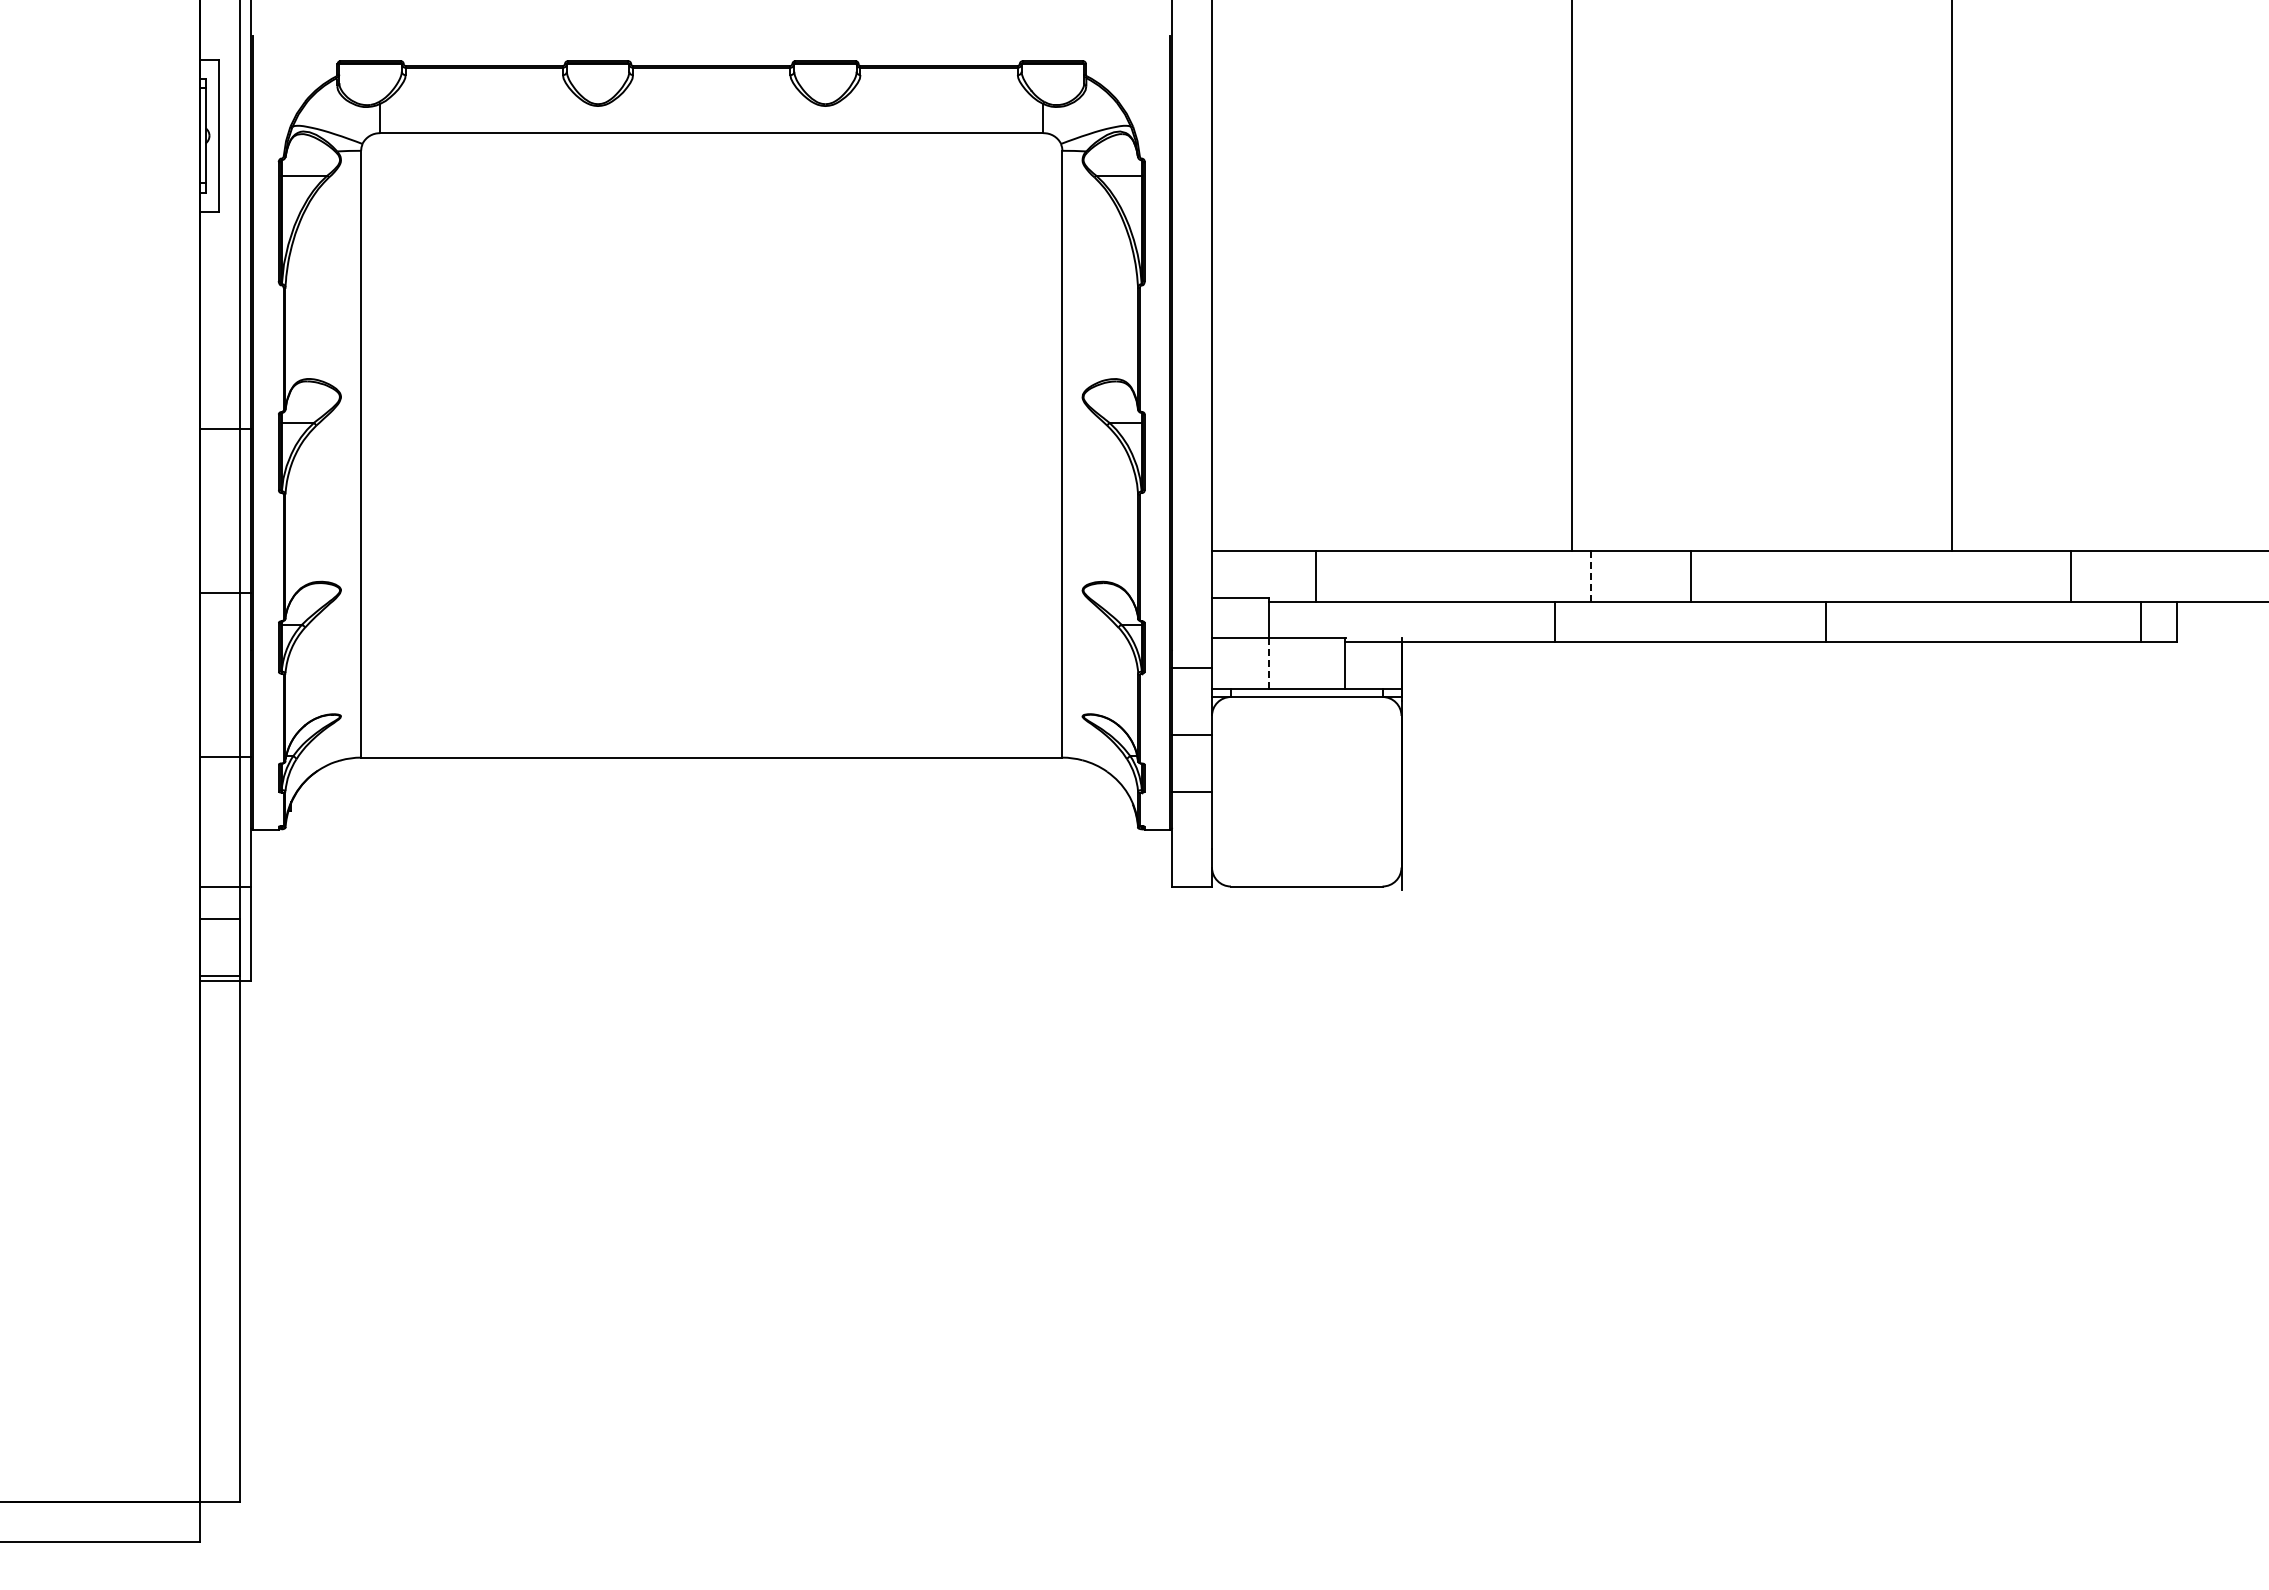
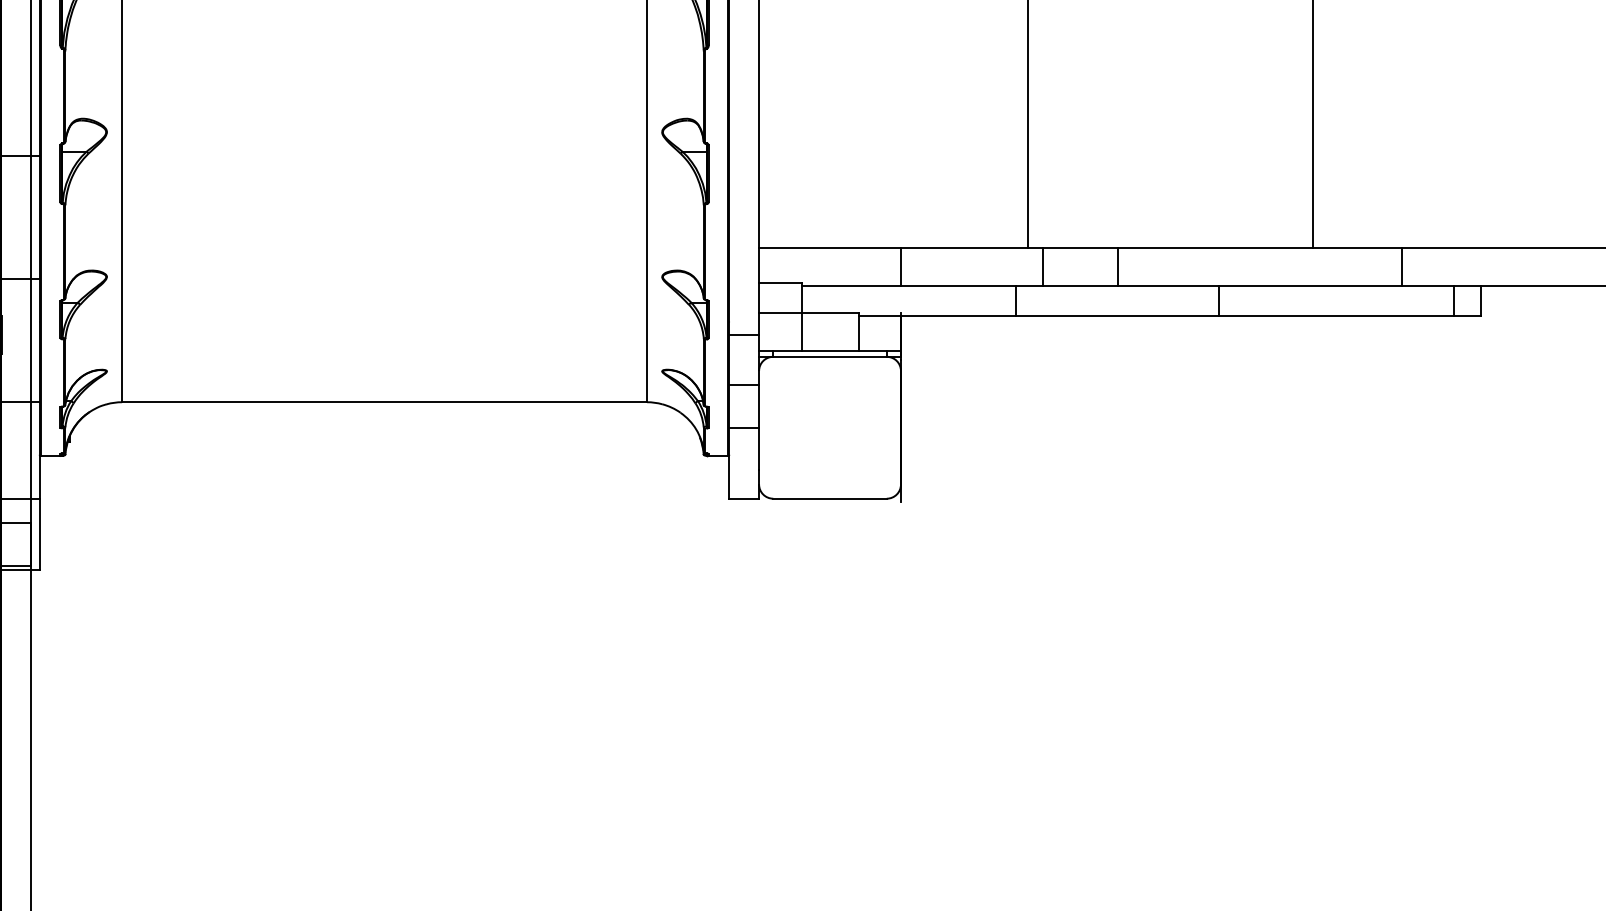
line: (1315, 576) -> (900, 266), moved
line: (1591, 576) -> (1043, 266), dashed -> solid
line: (1268, 663) -> (801, 331), dashed -> solid

